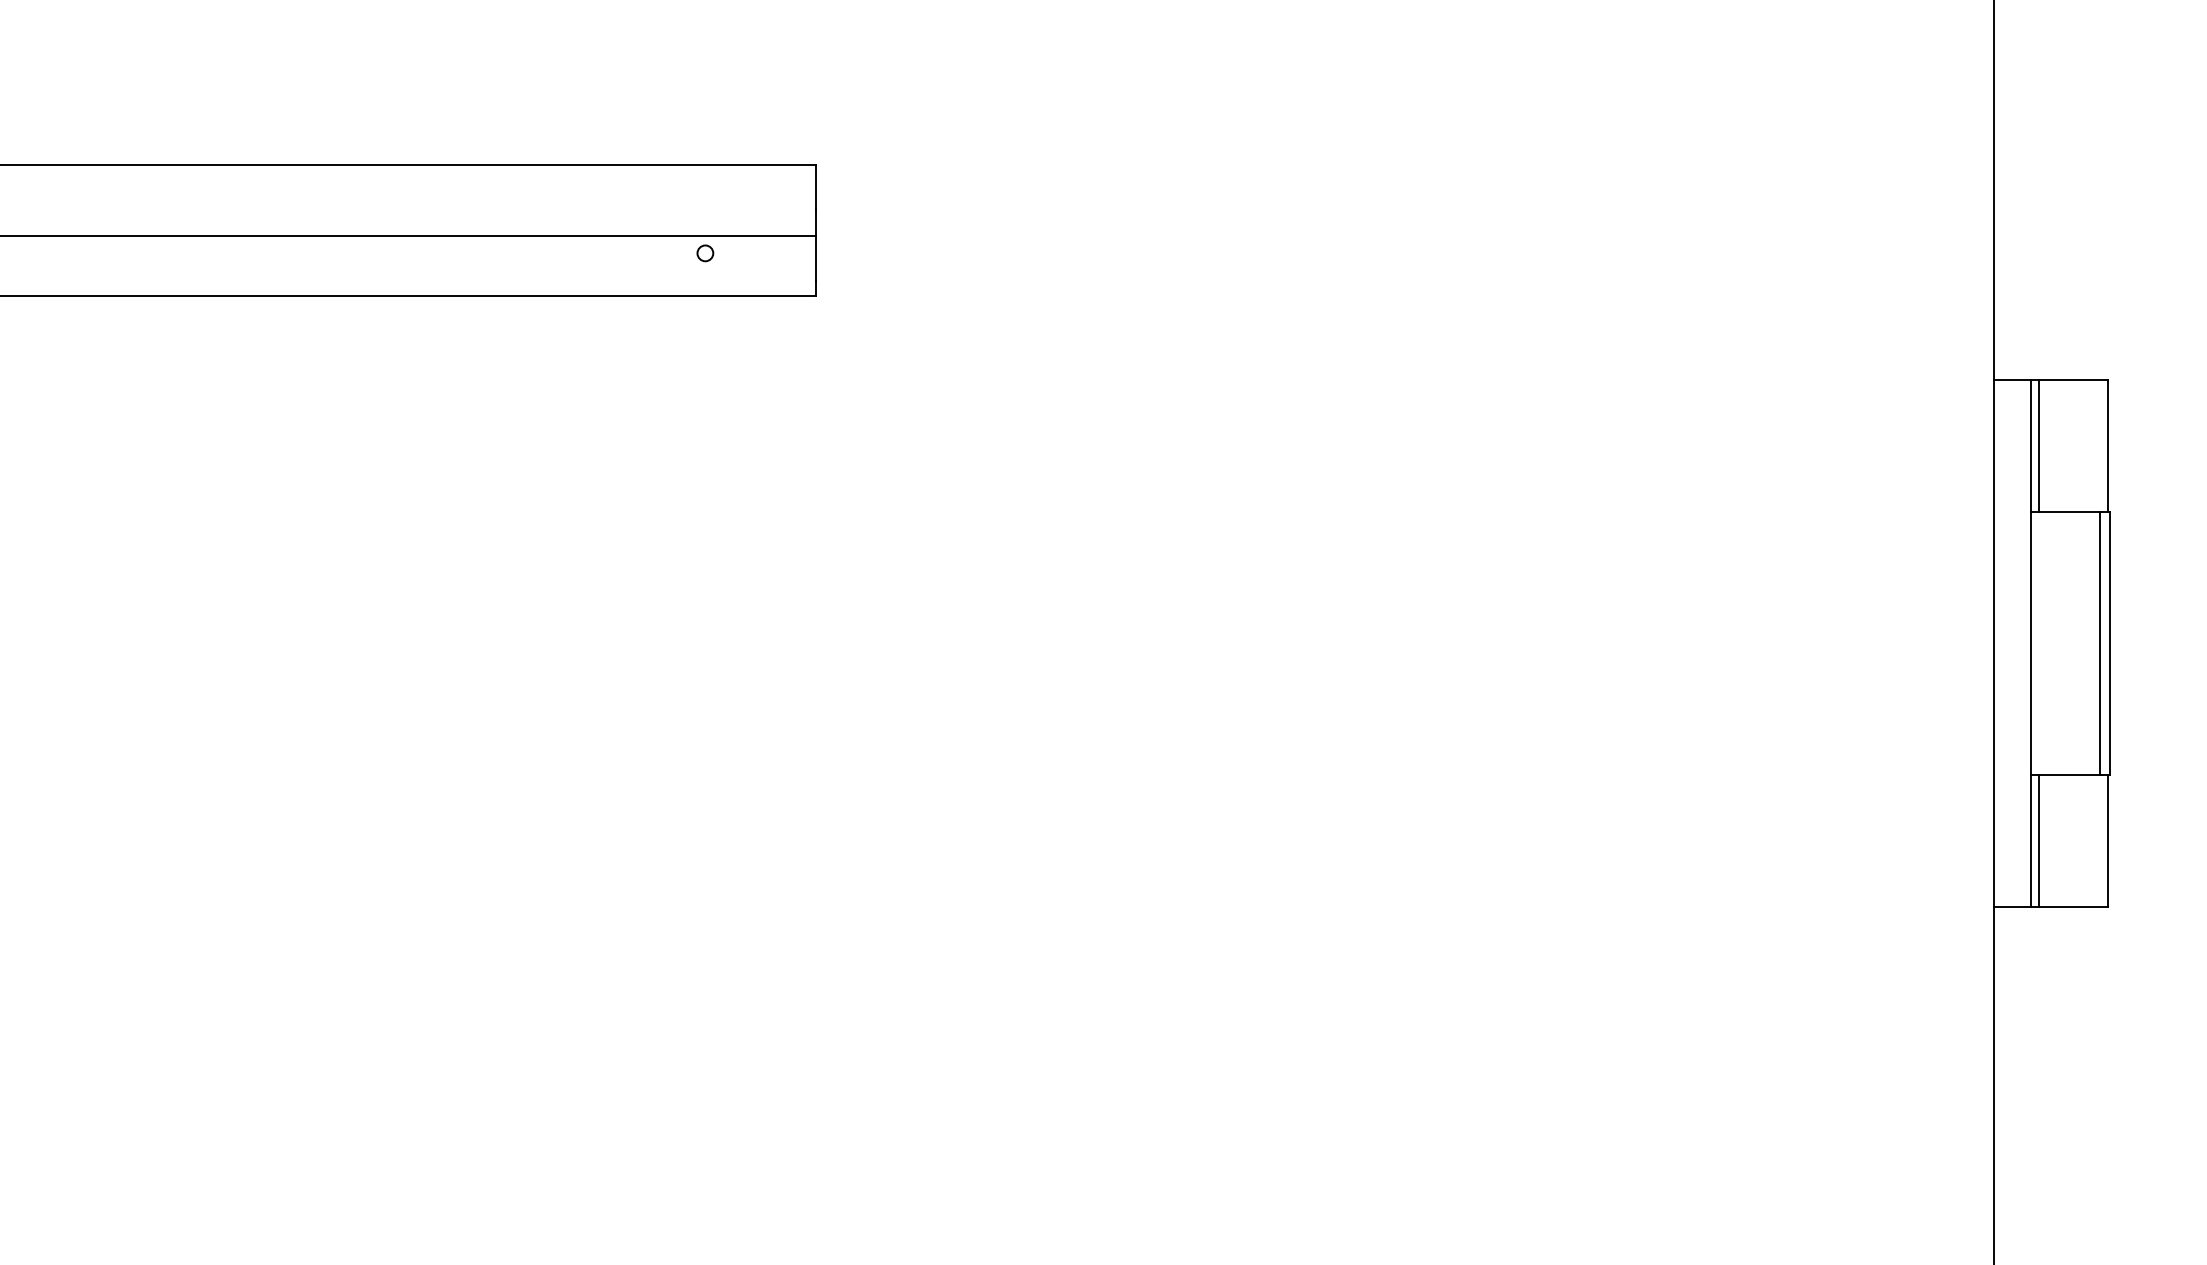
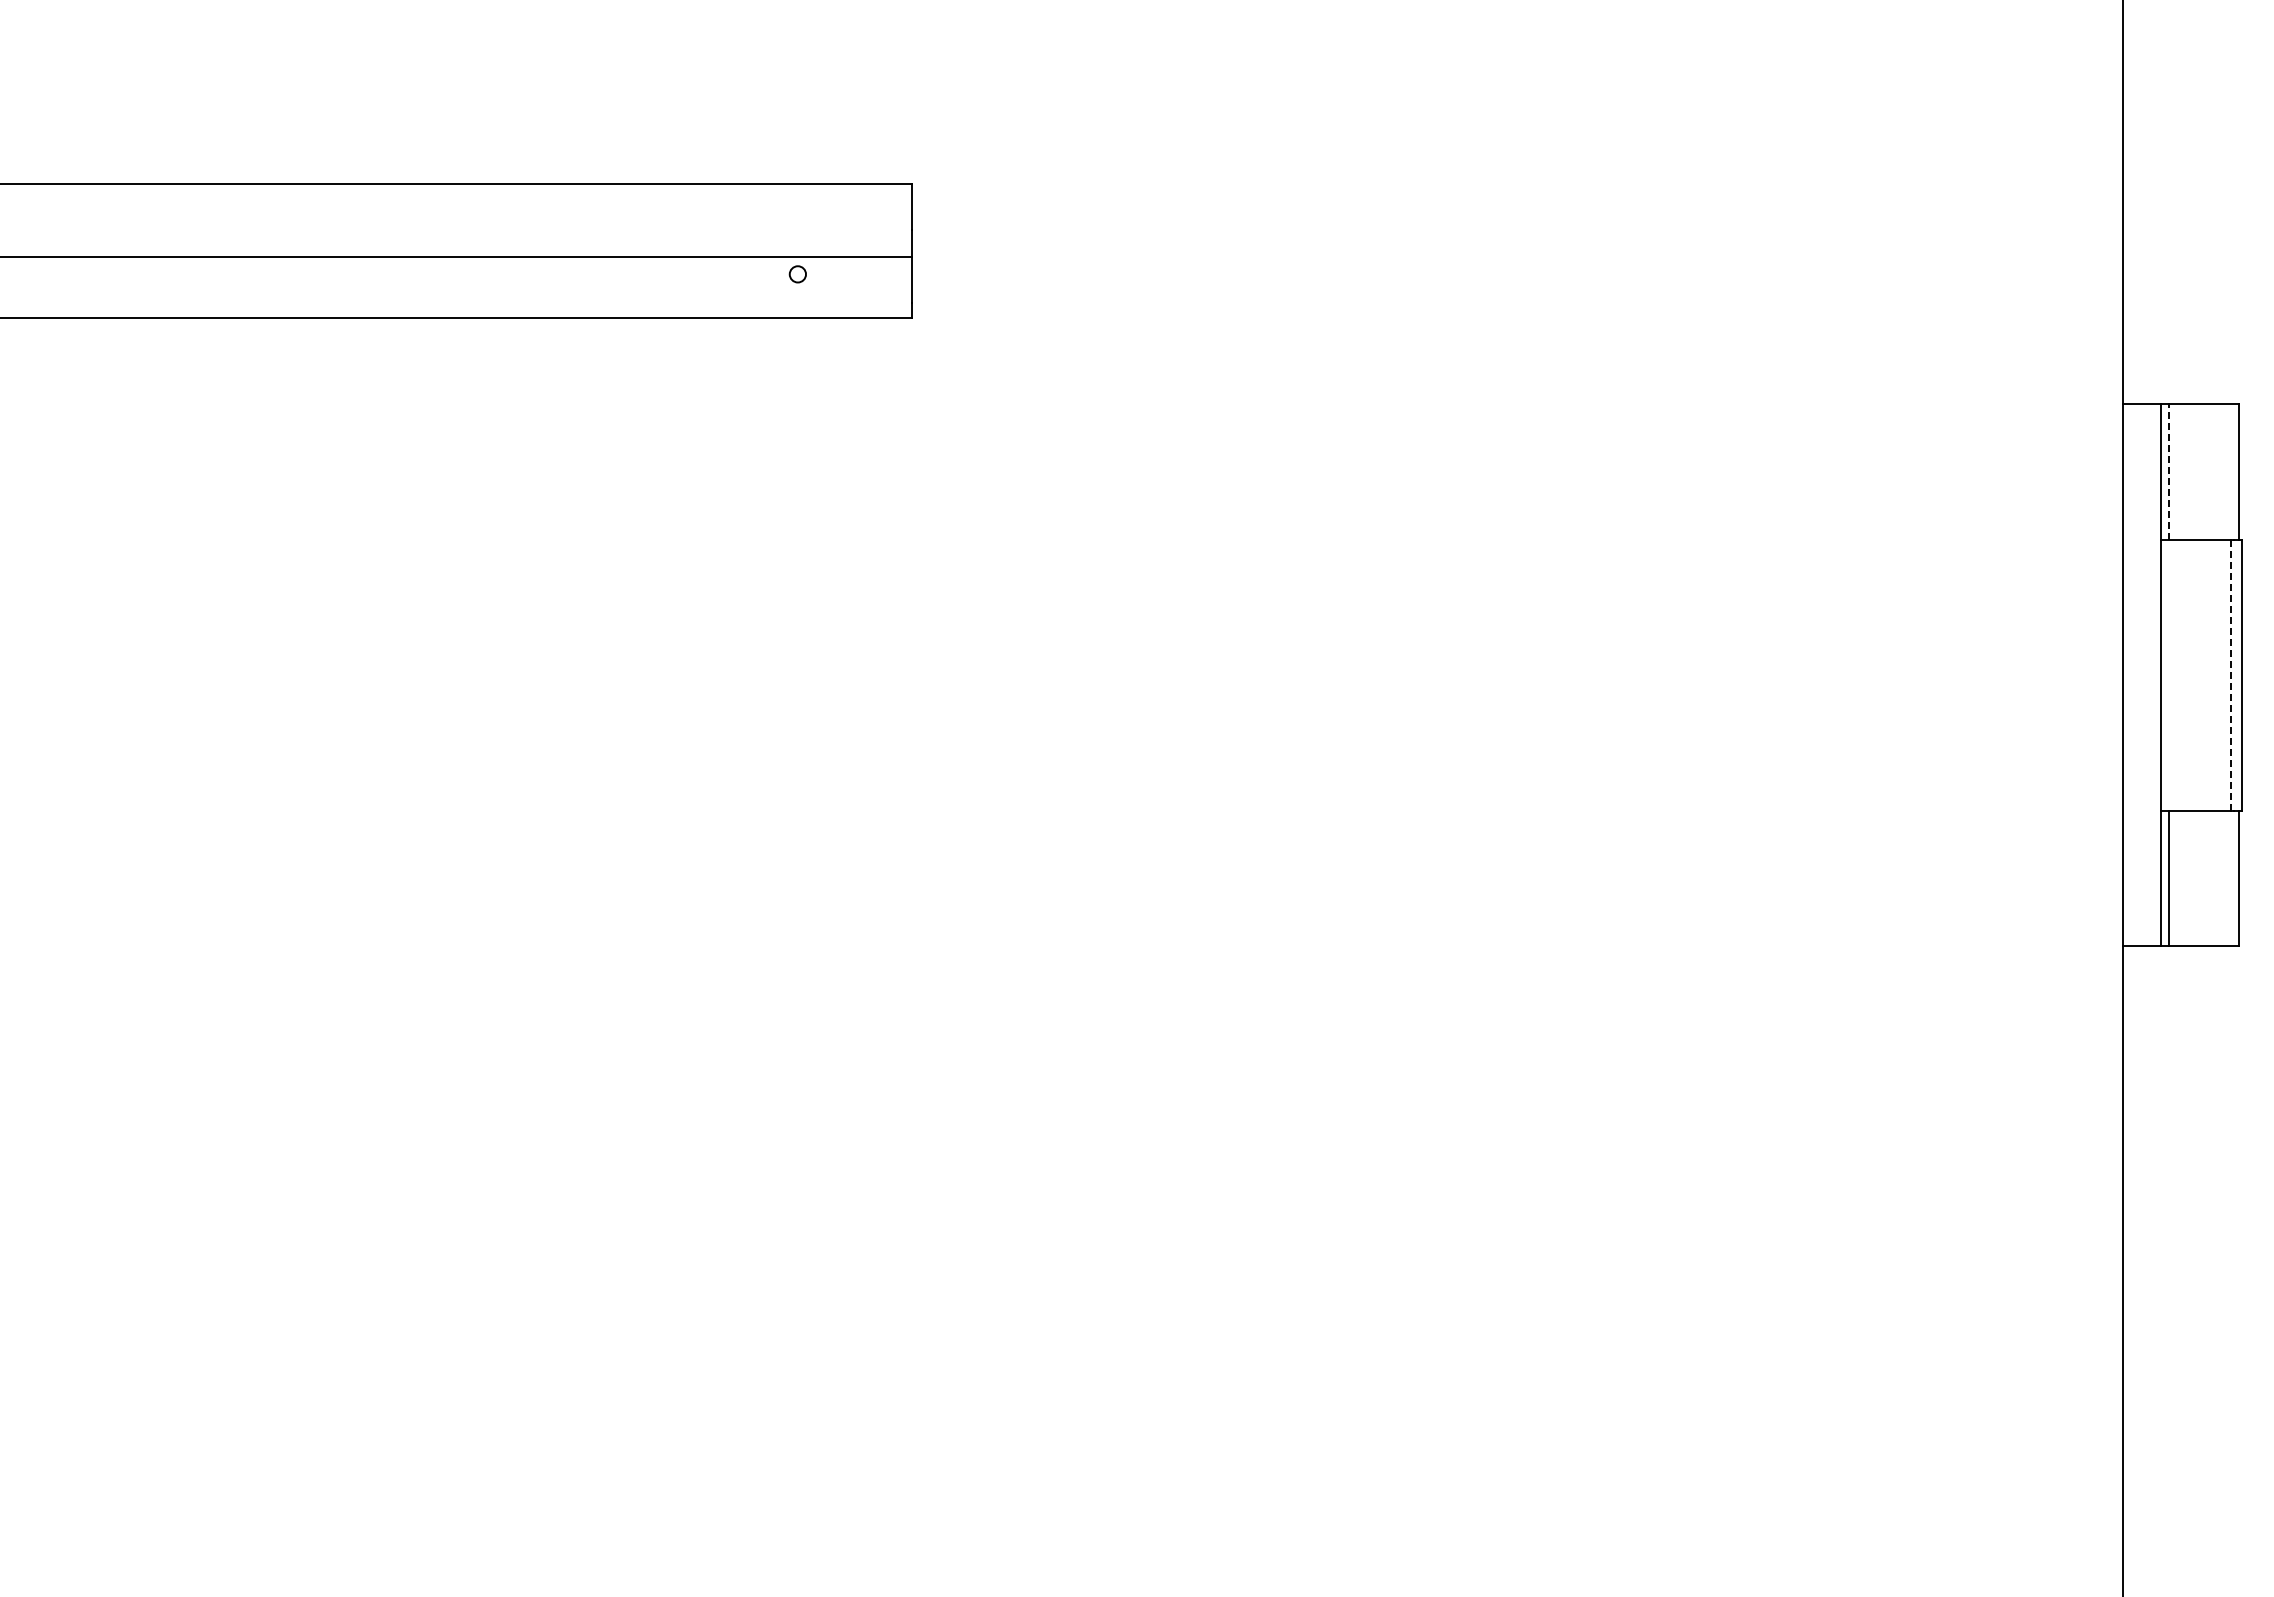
line: (2038, 446) -> (2168, 472), solid -> dashed
line: (2099, 643) -> (2231, 675), solid -> dashed

